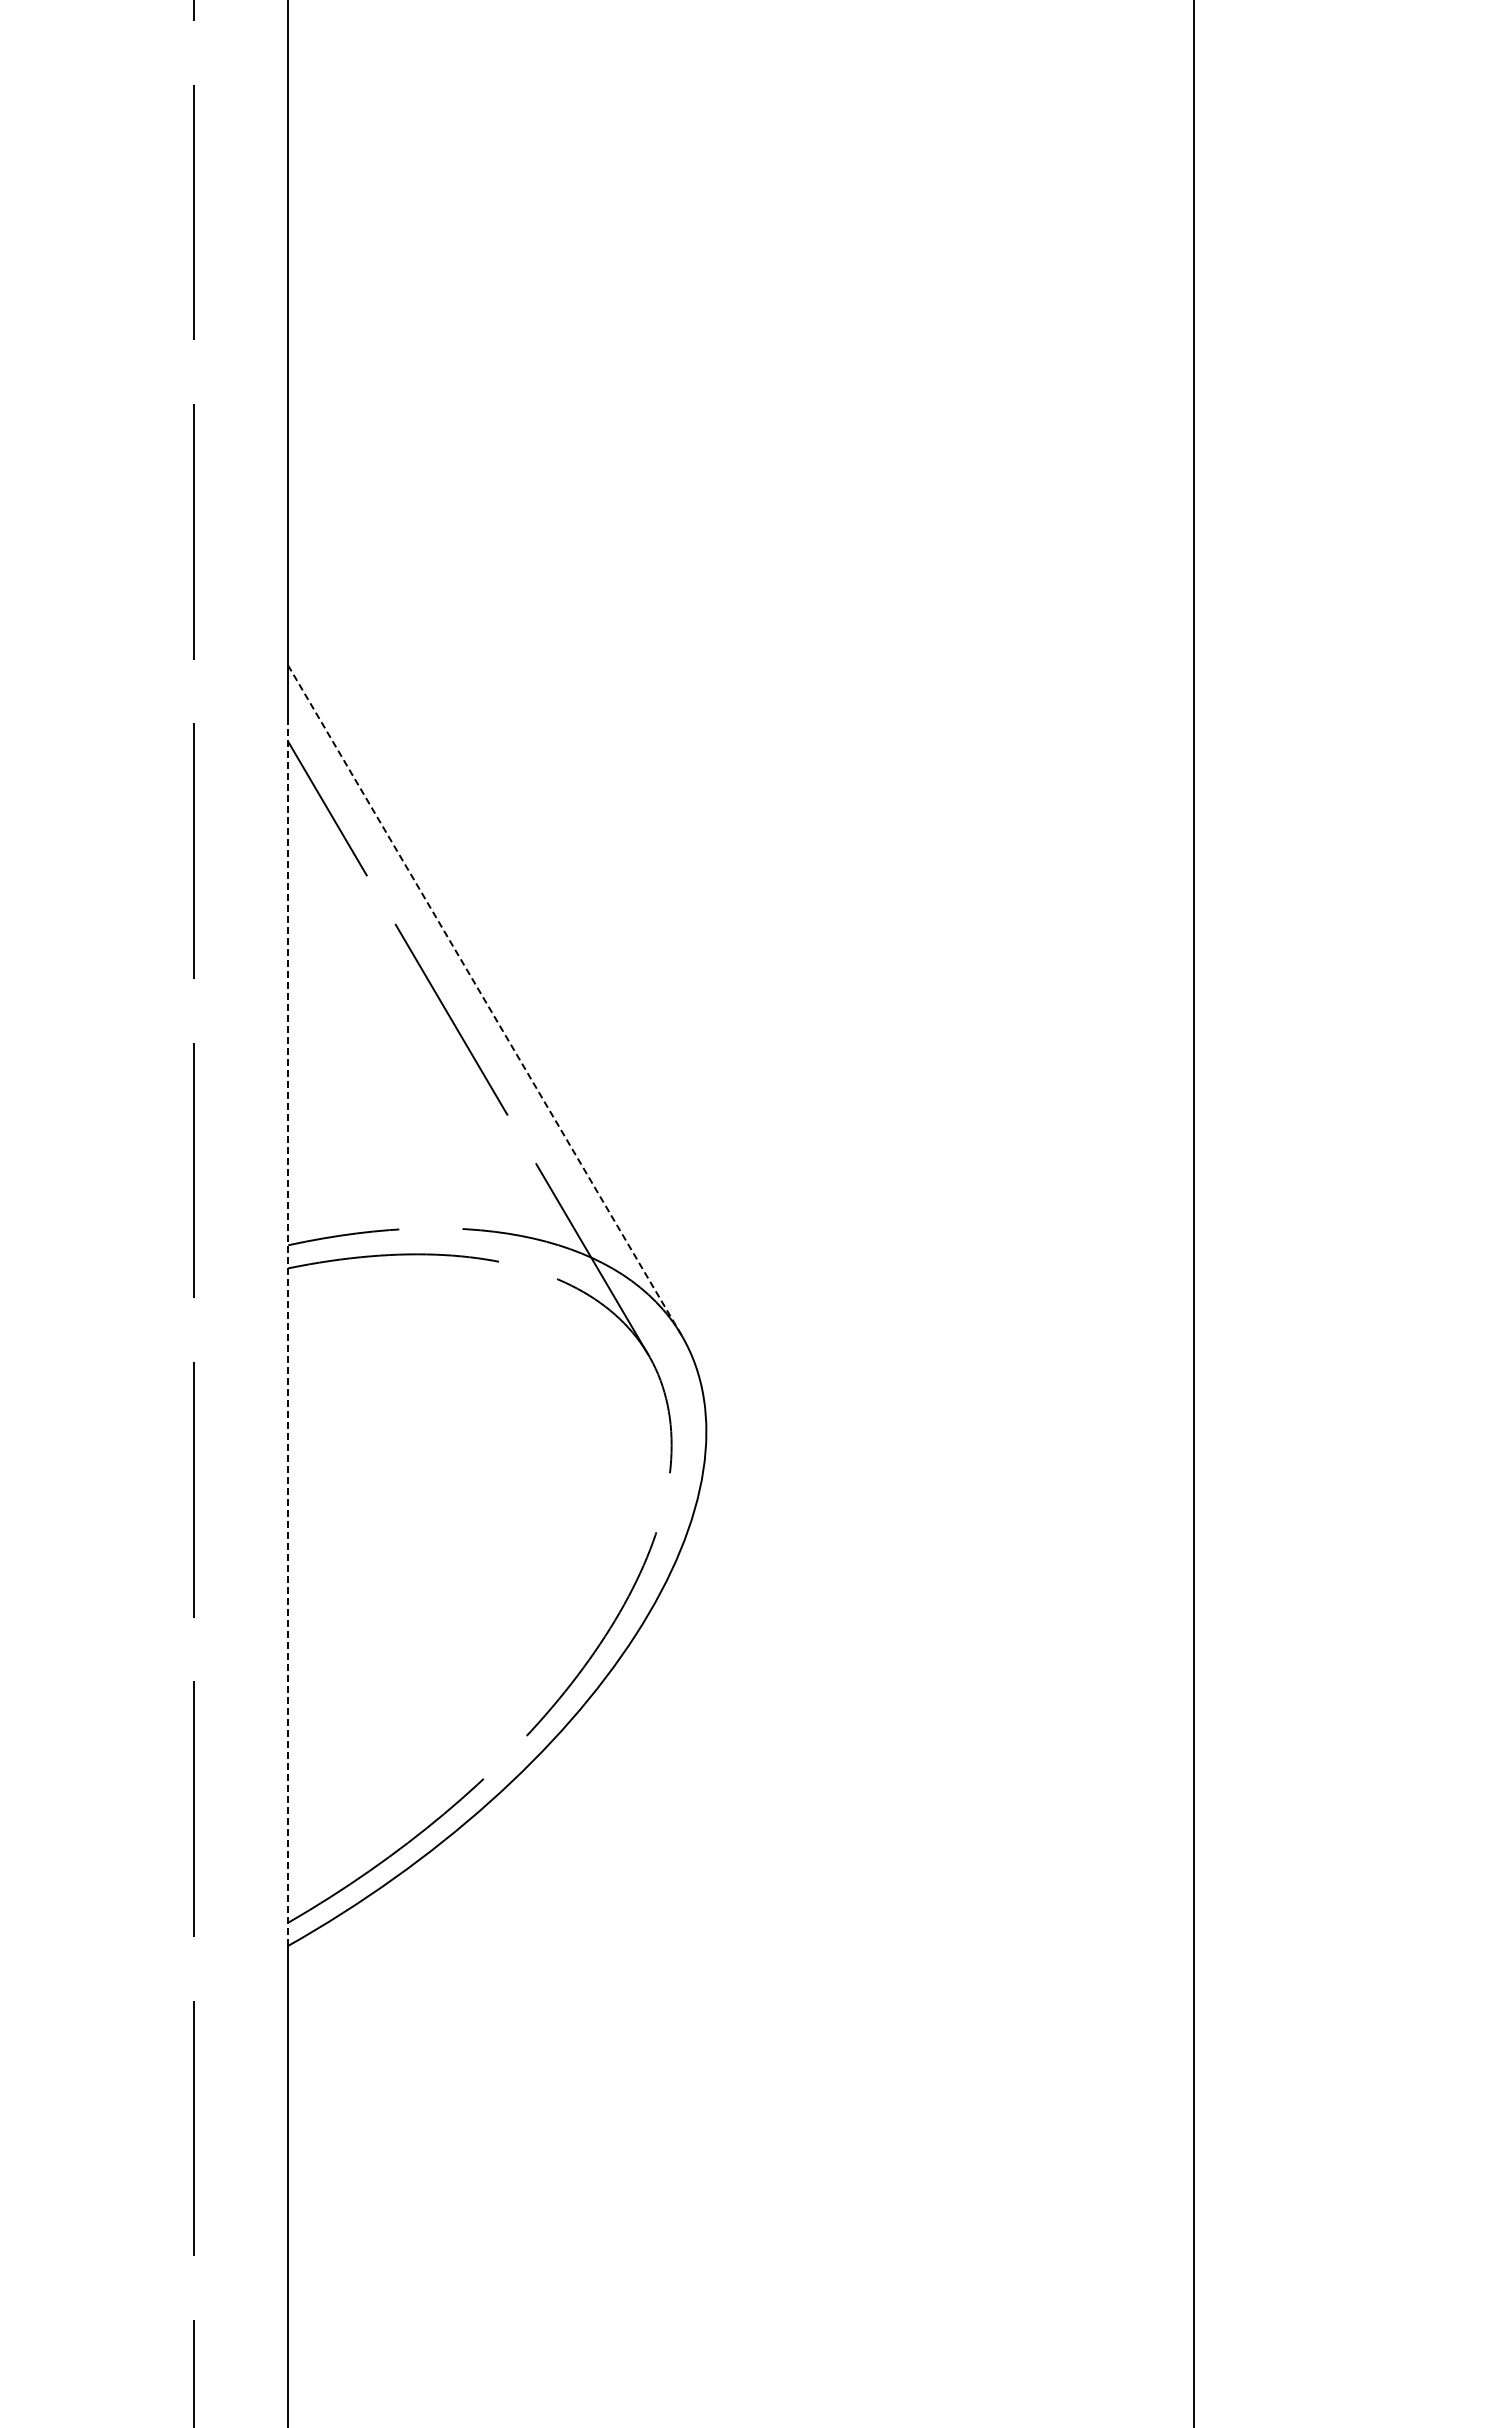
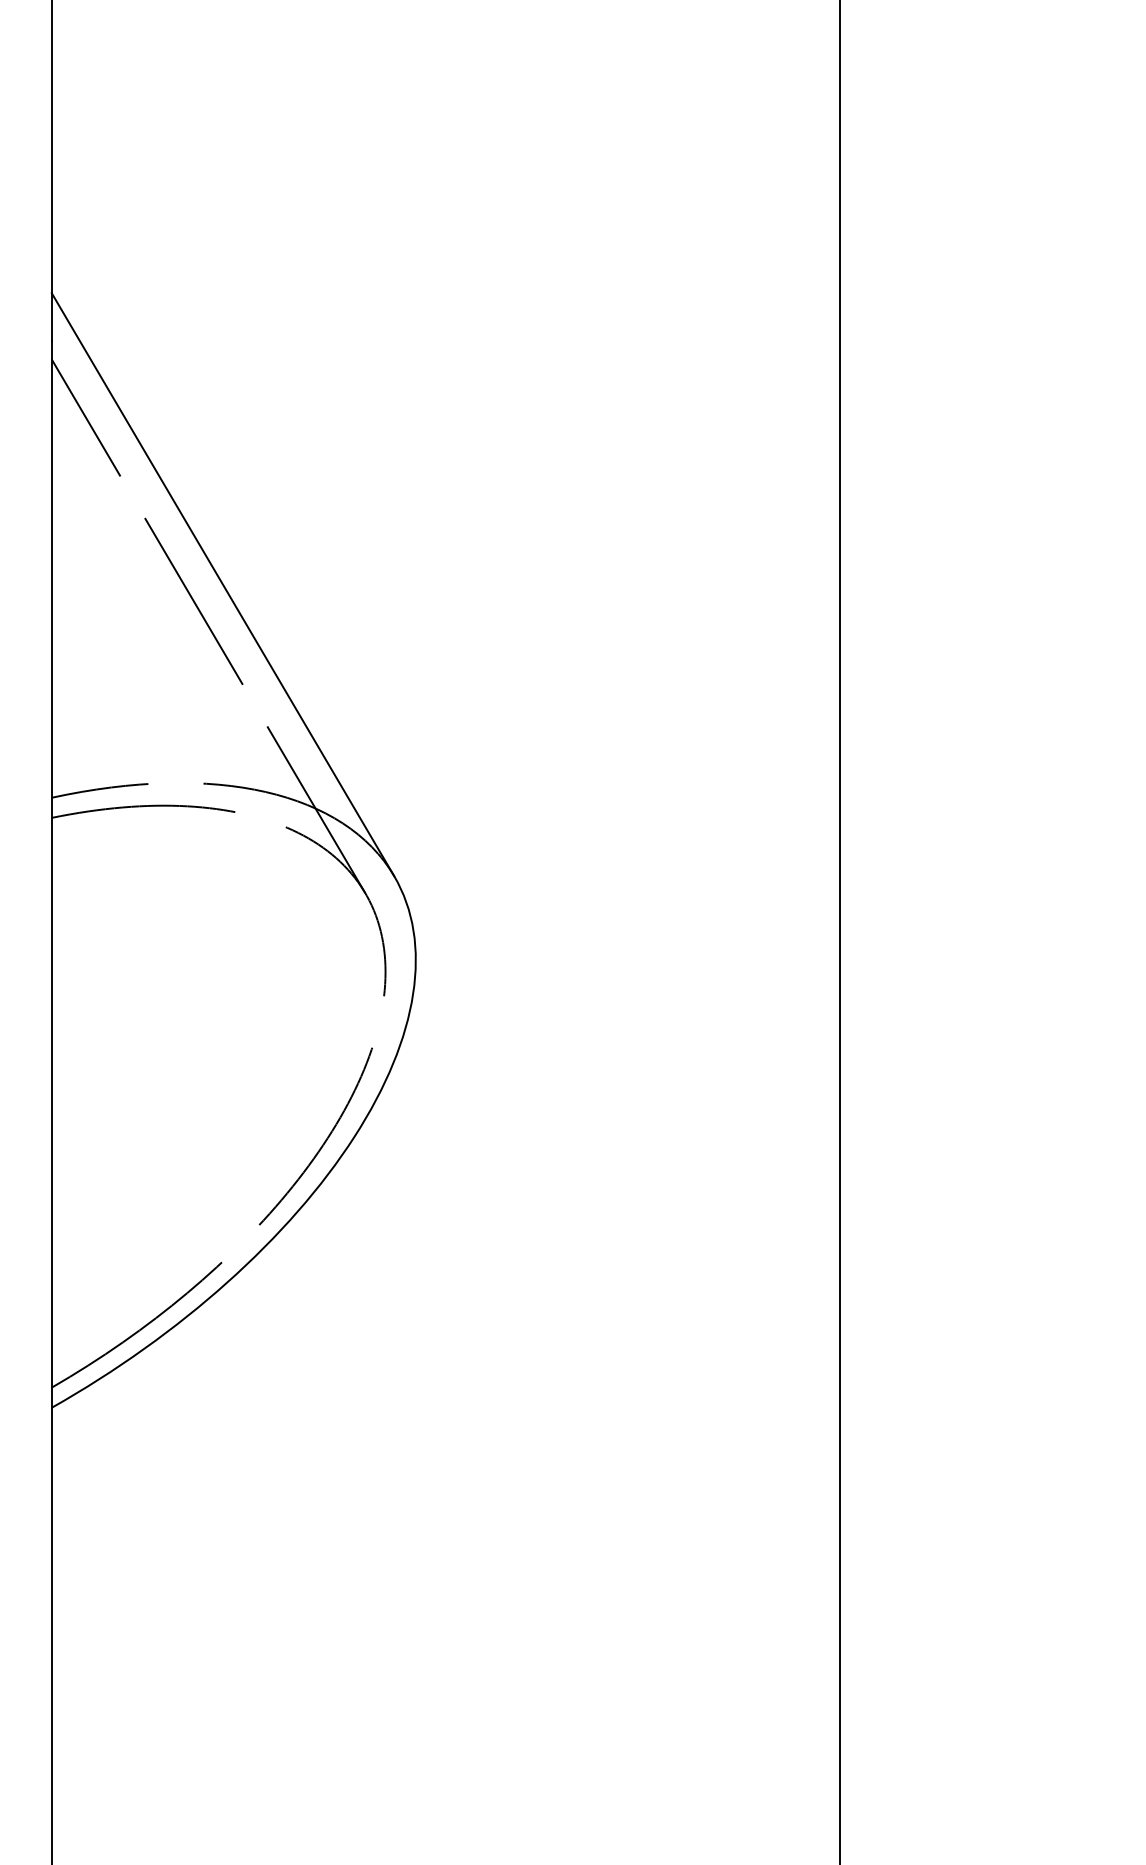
line: (484, 1000) -> (222, 584), dashed -> solid
line: (288, 1332) -> (51, 873), dashed -> solid

